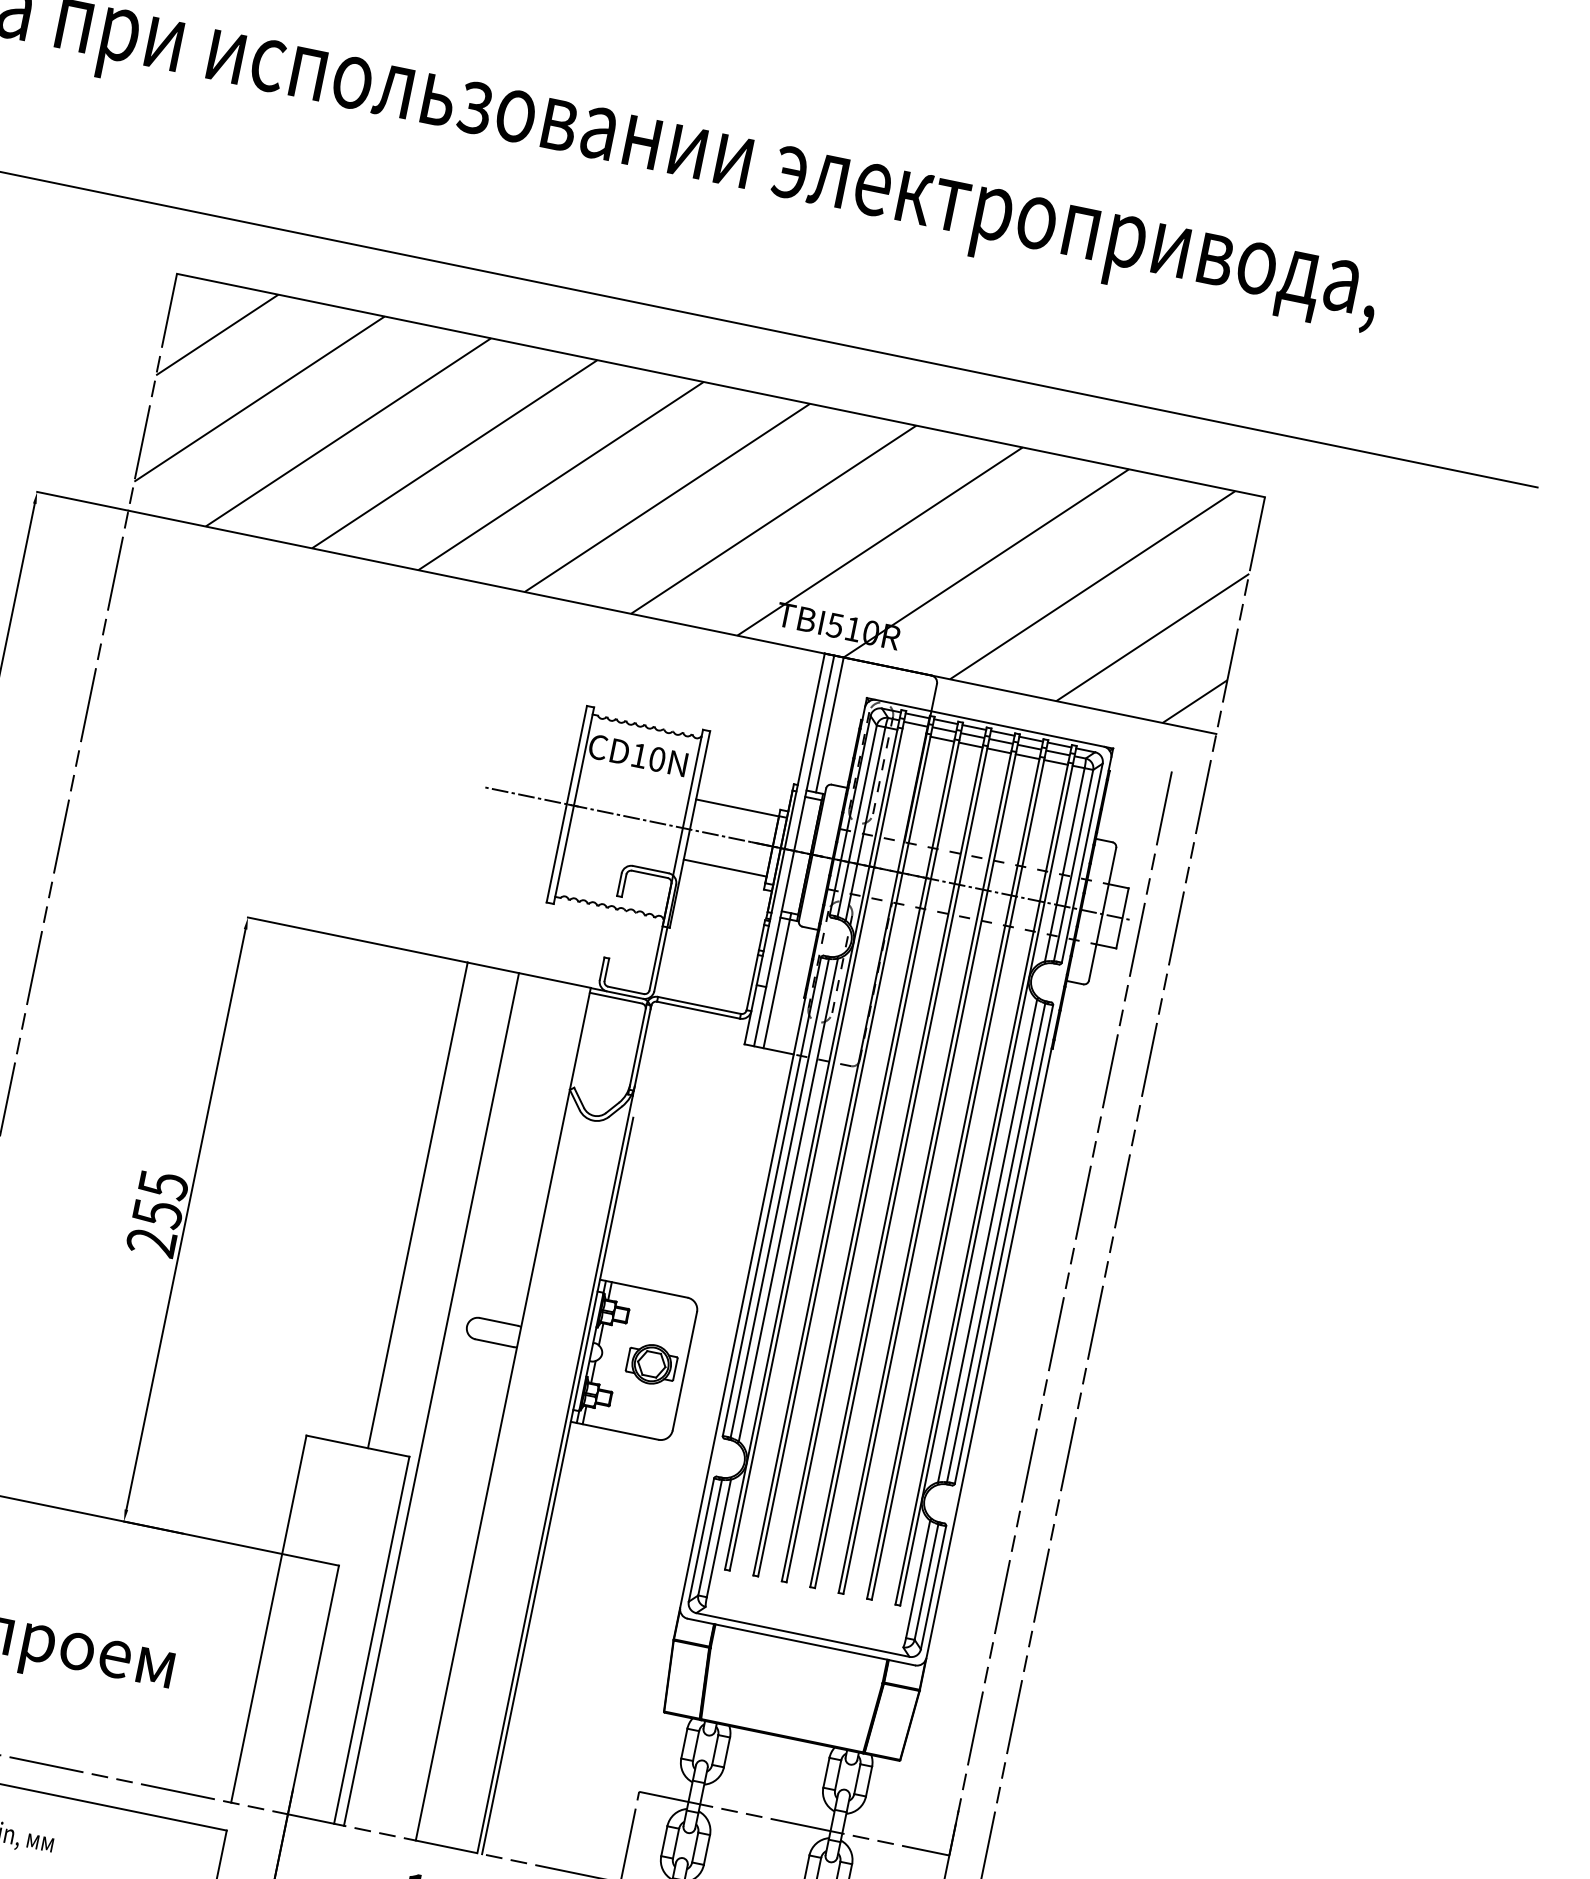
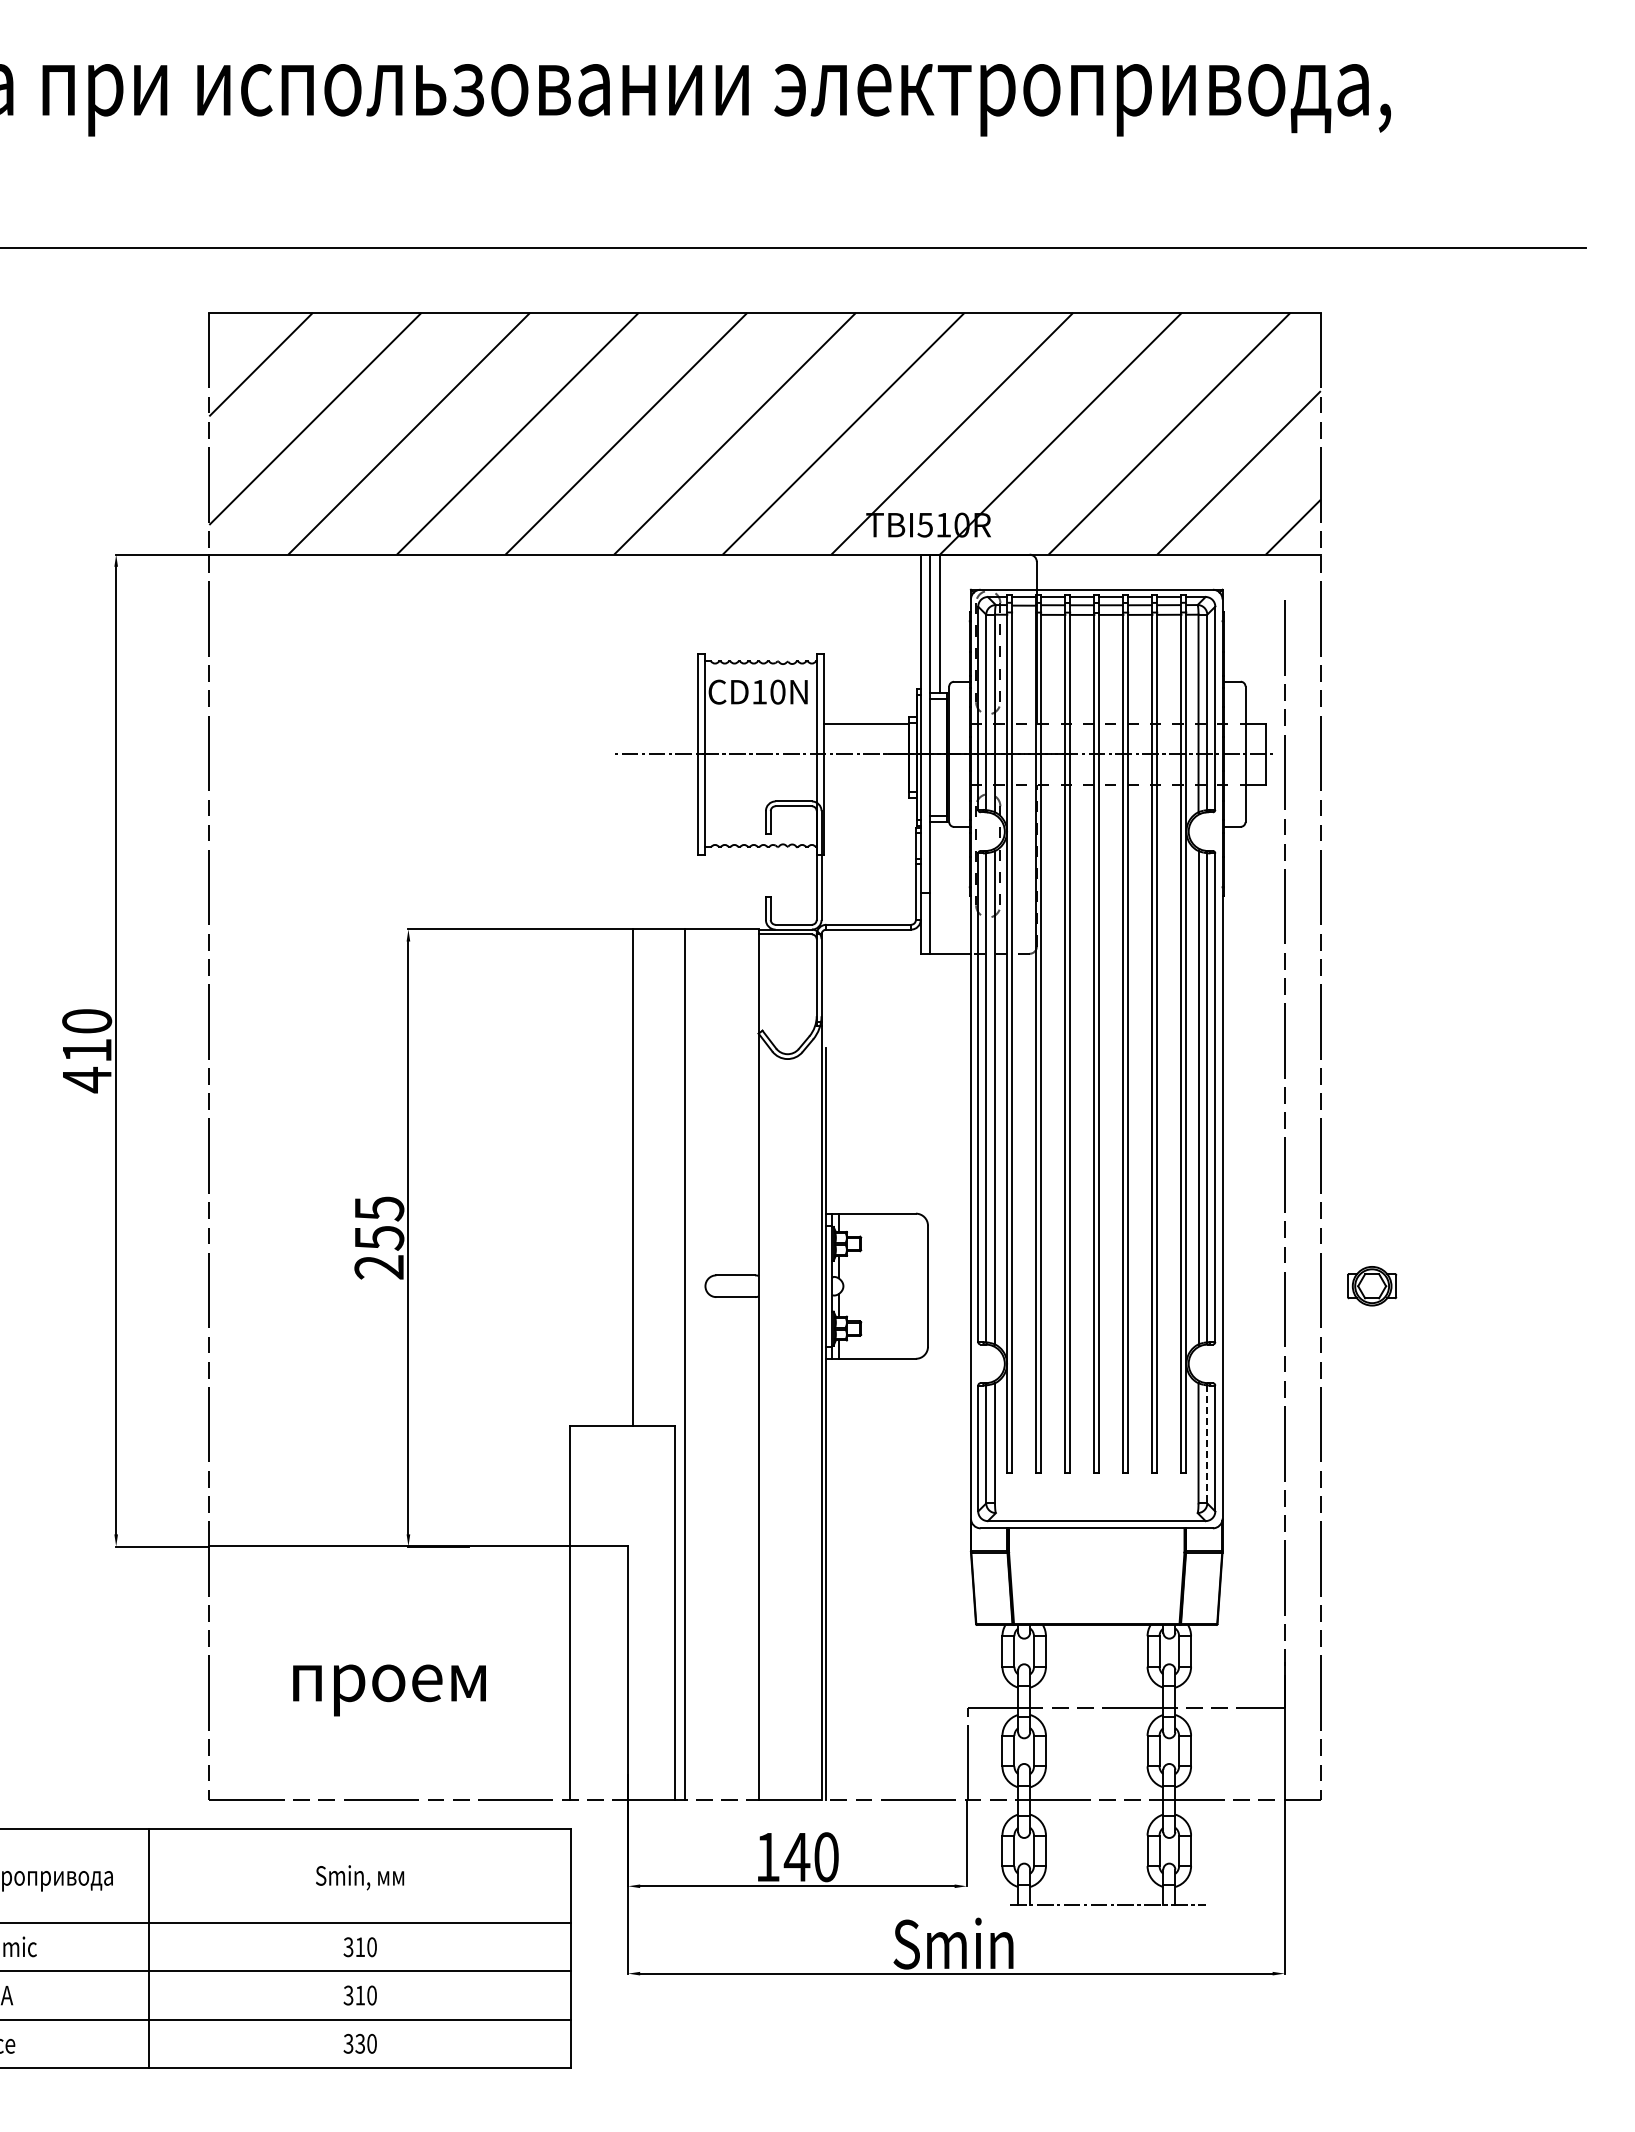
line: (724, 867) -> (865, 784), removed
line: (777, 980) -> (940, 884), removed
part: (652, 1364) -> (1372, 1286), moved
line: (926, 1582) -> (1207, 1444), solid -> dashed

